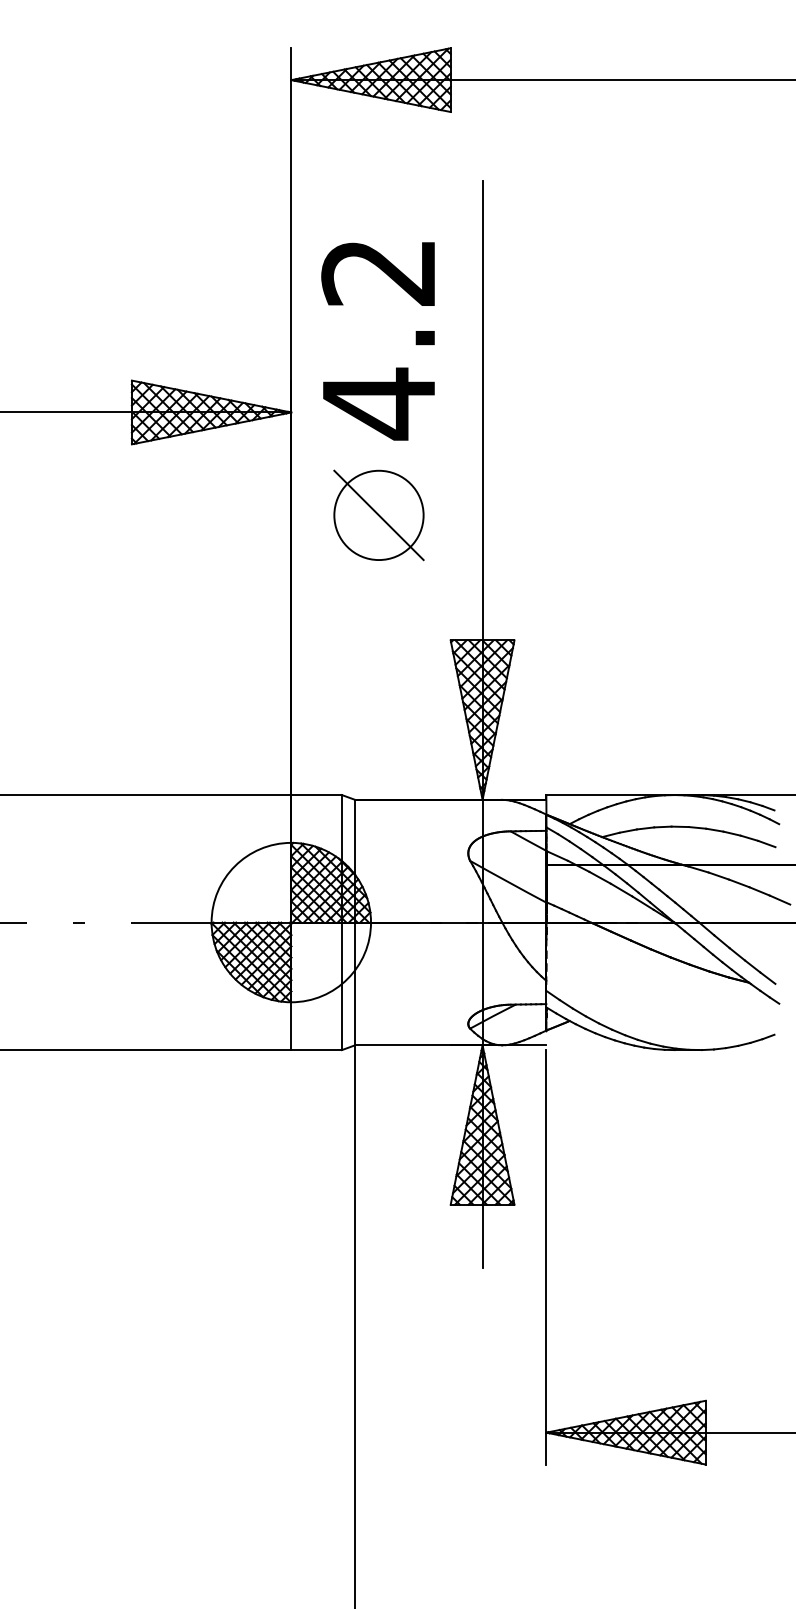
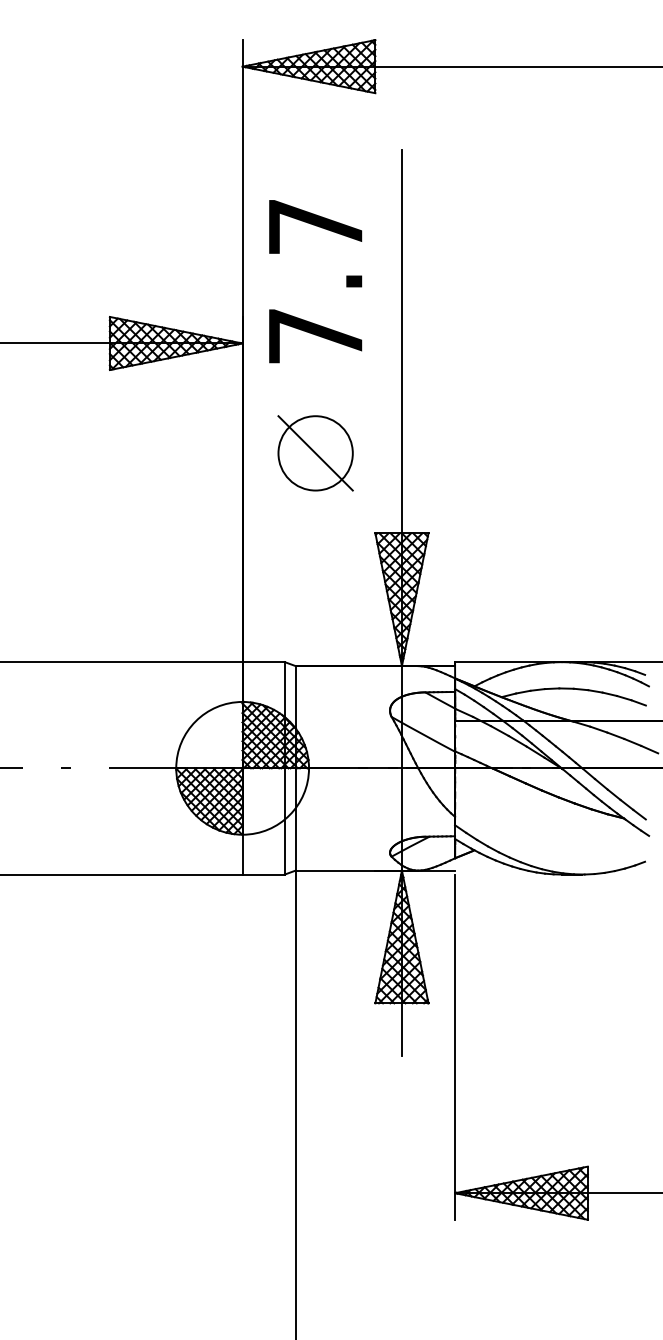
text: (377, 340) -> (314, 283), 4.2 -> 7.7
part: (378, 515) -> (315, 453), moved

